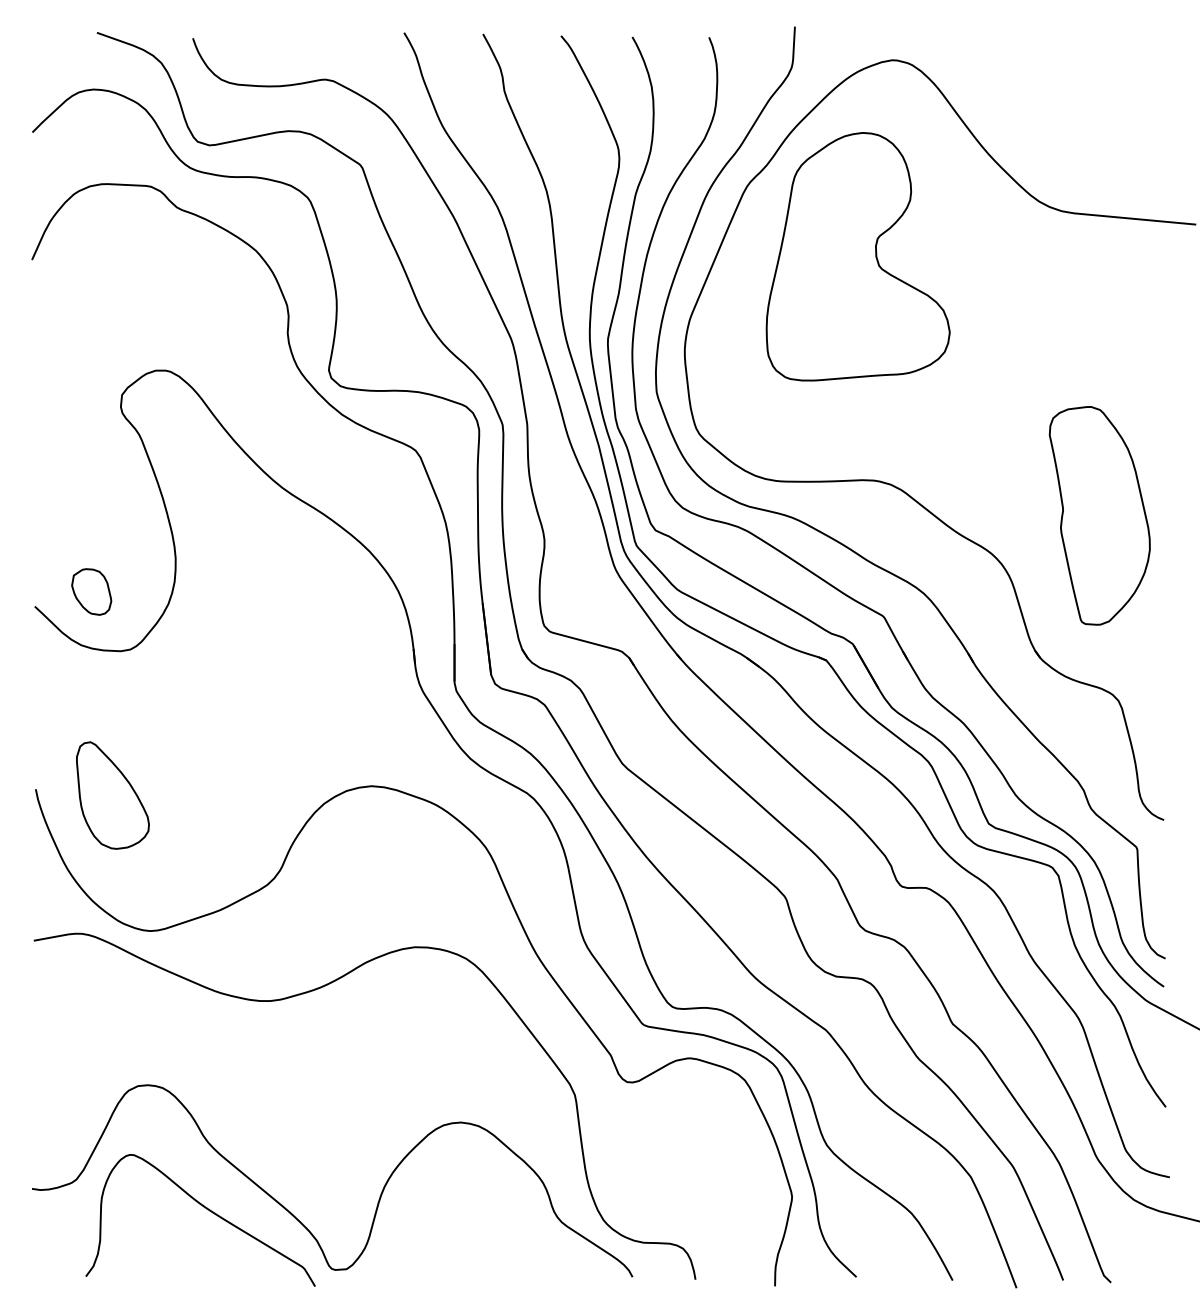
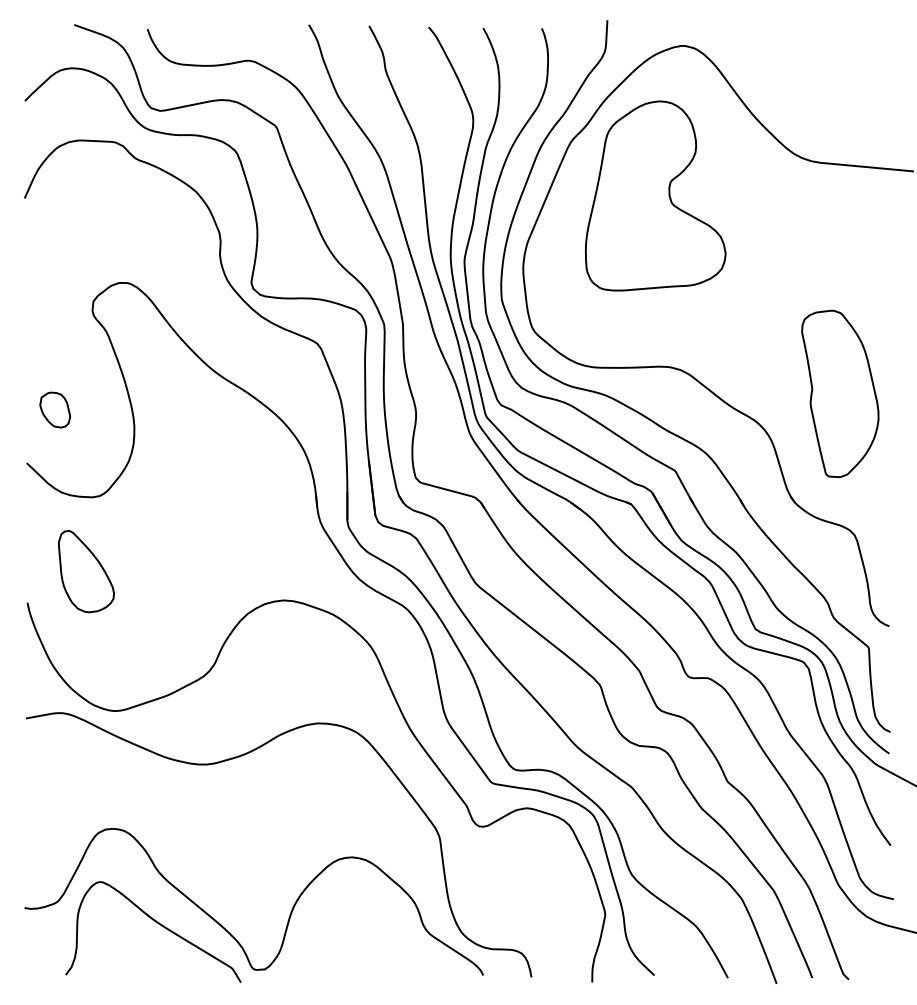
part: (92, 591) -> (55, 409), moved
part: (113, 795) -> (86, 571), moved

